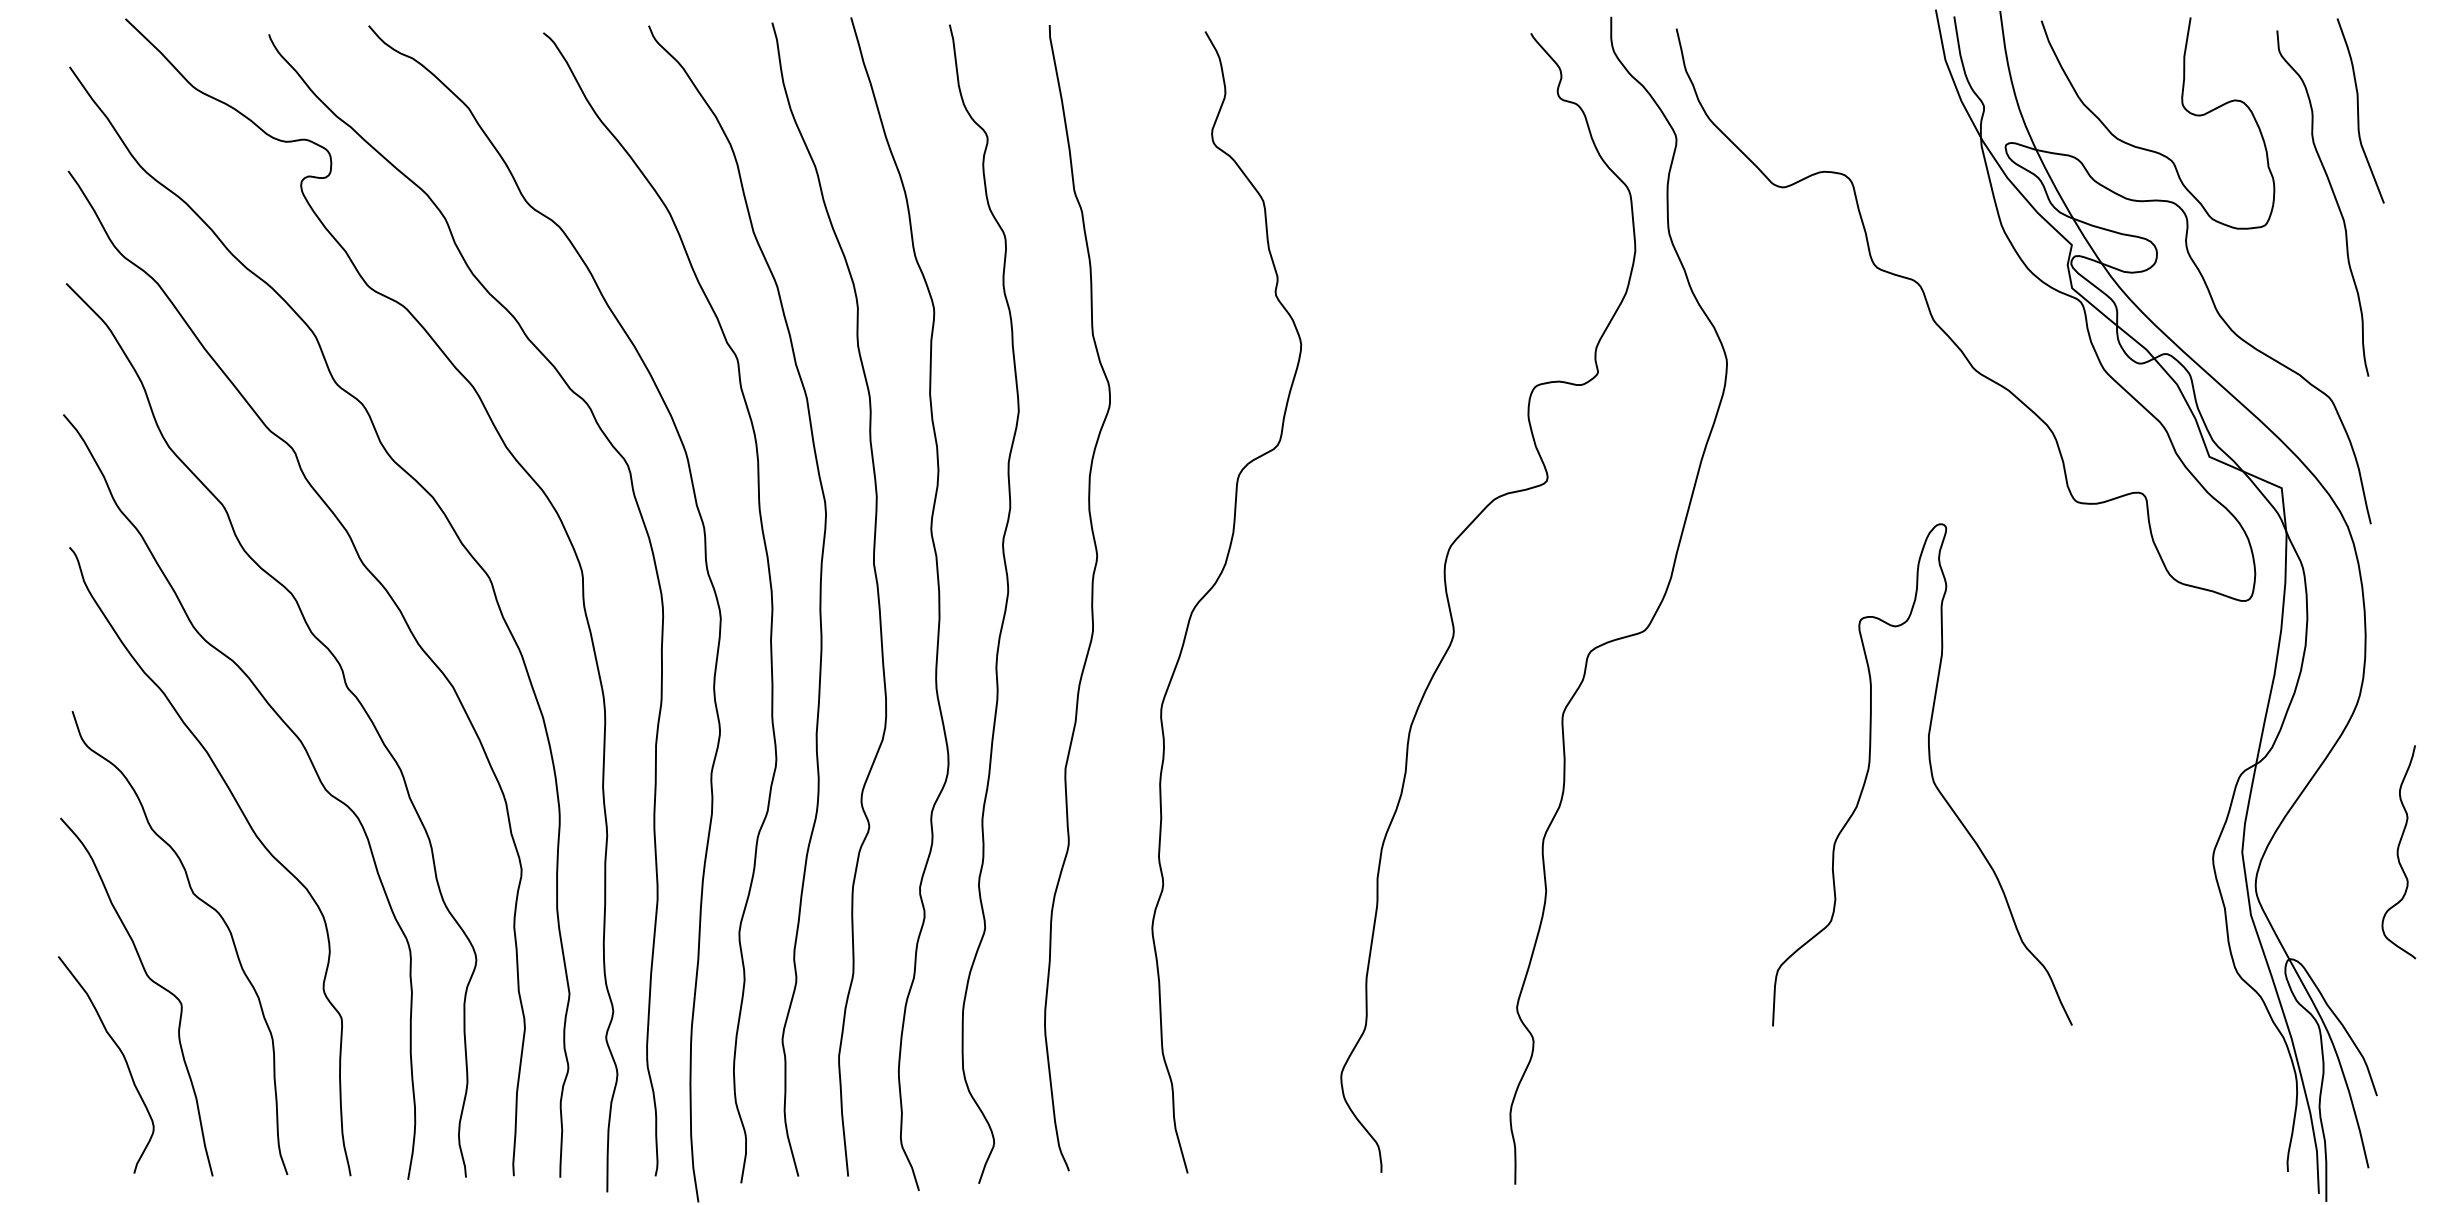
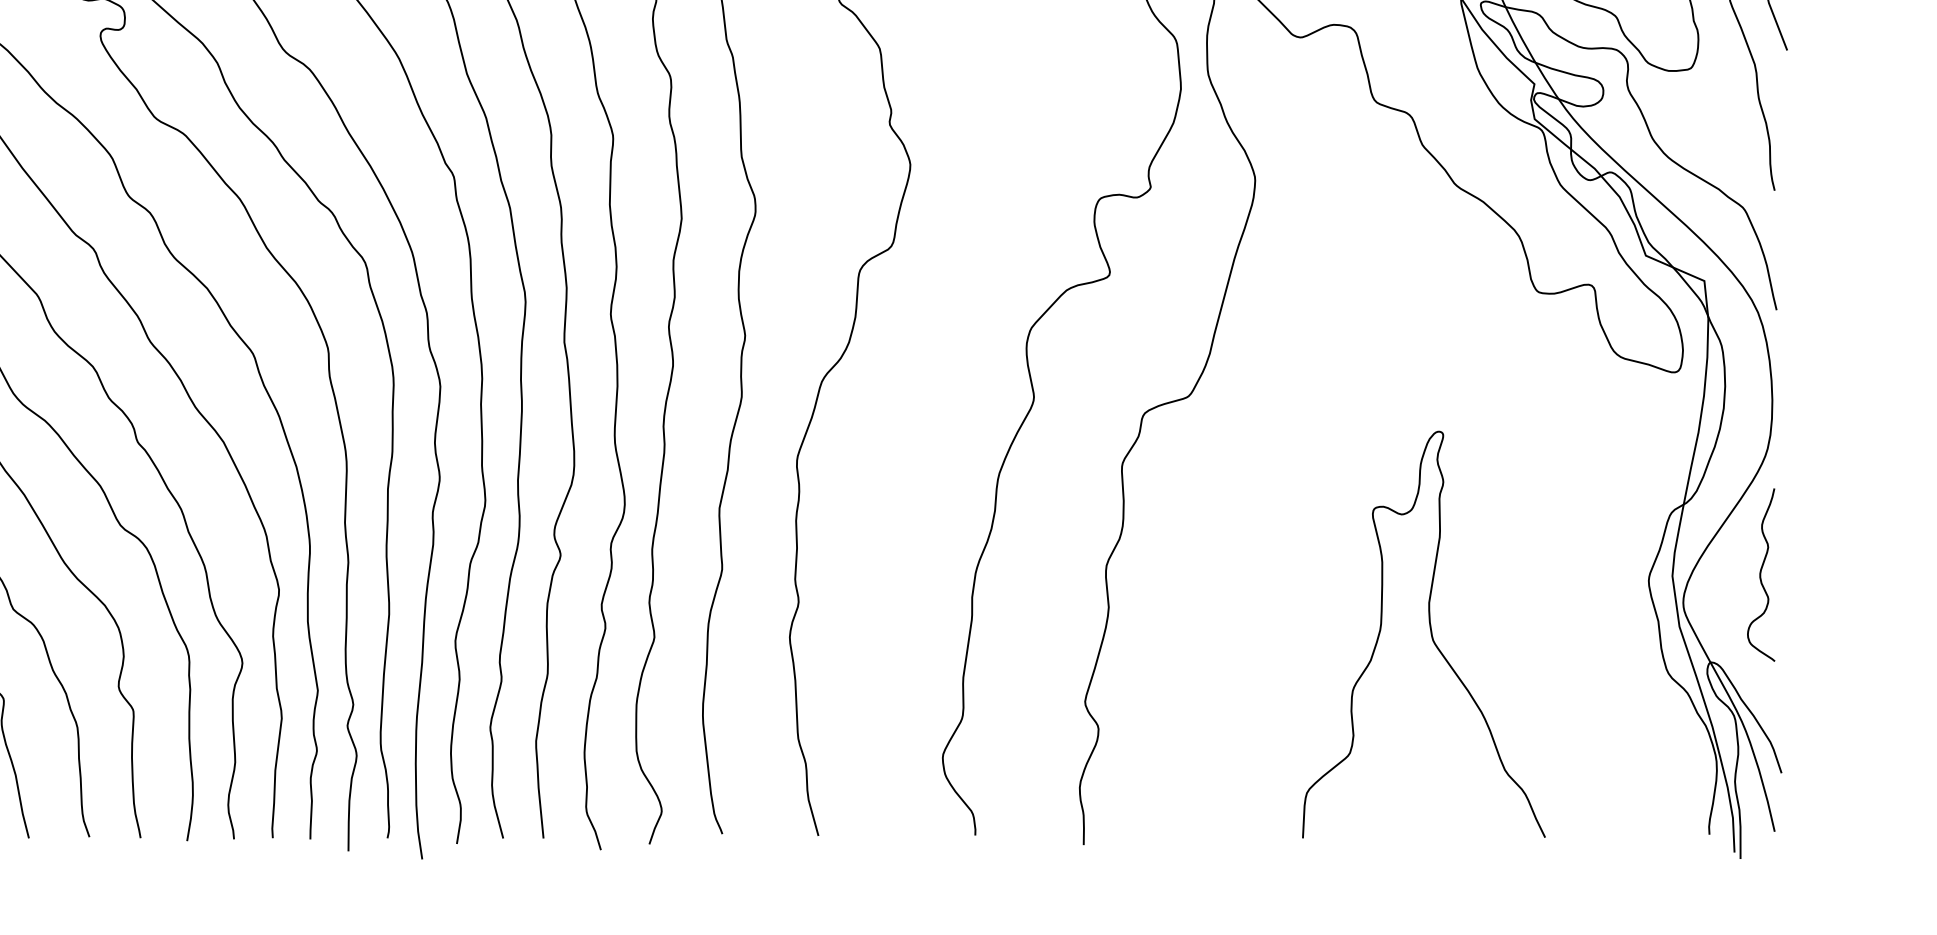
curve: (1930, 772) -> (1430, 632), moved
curve: (2398, 852) -> (1760, 575), moved

